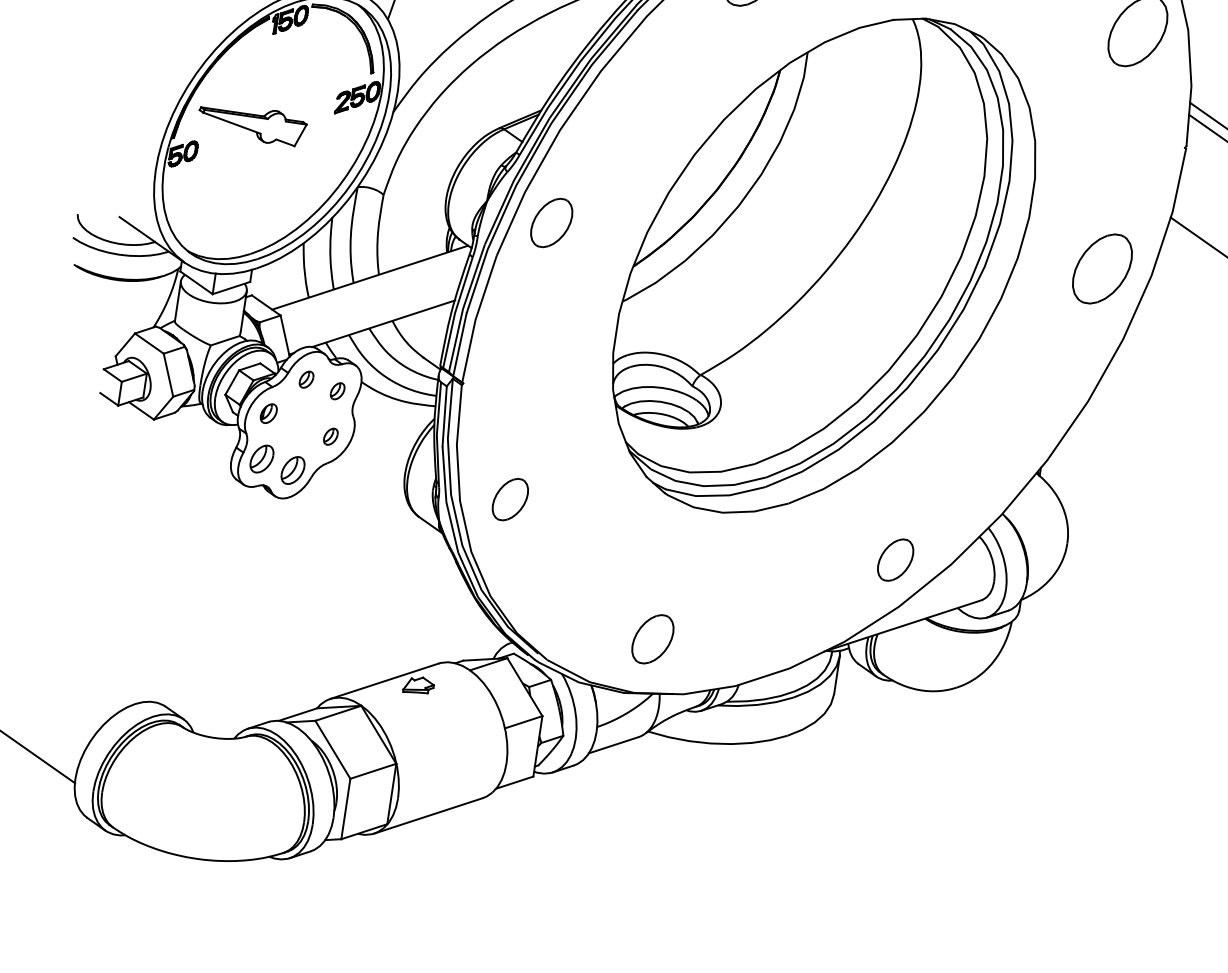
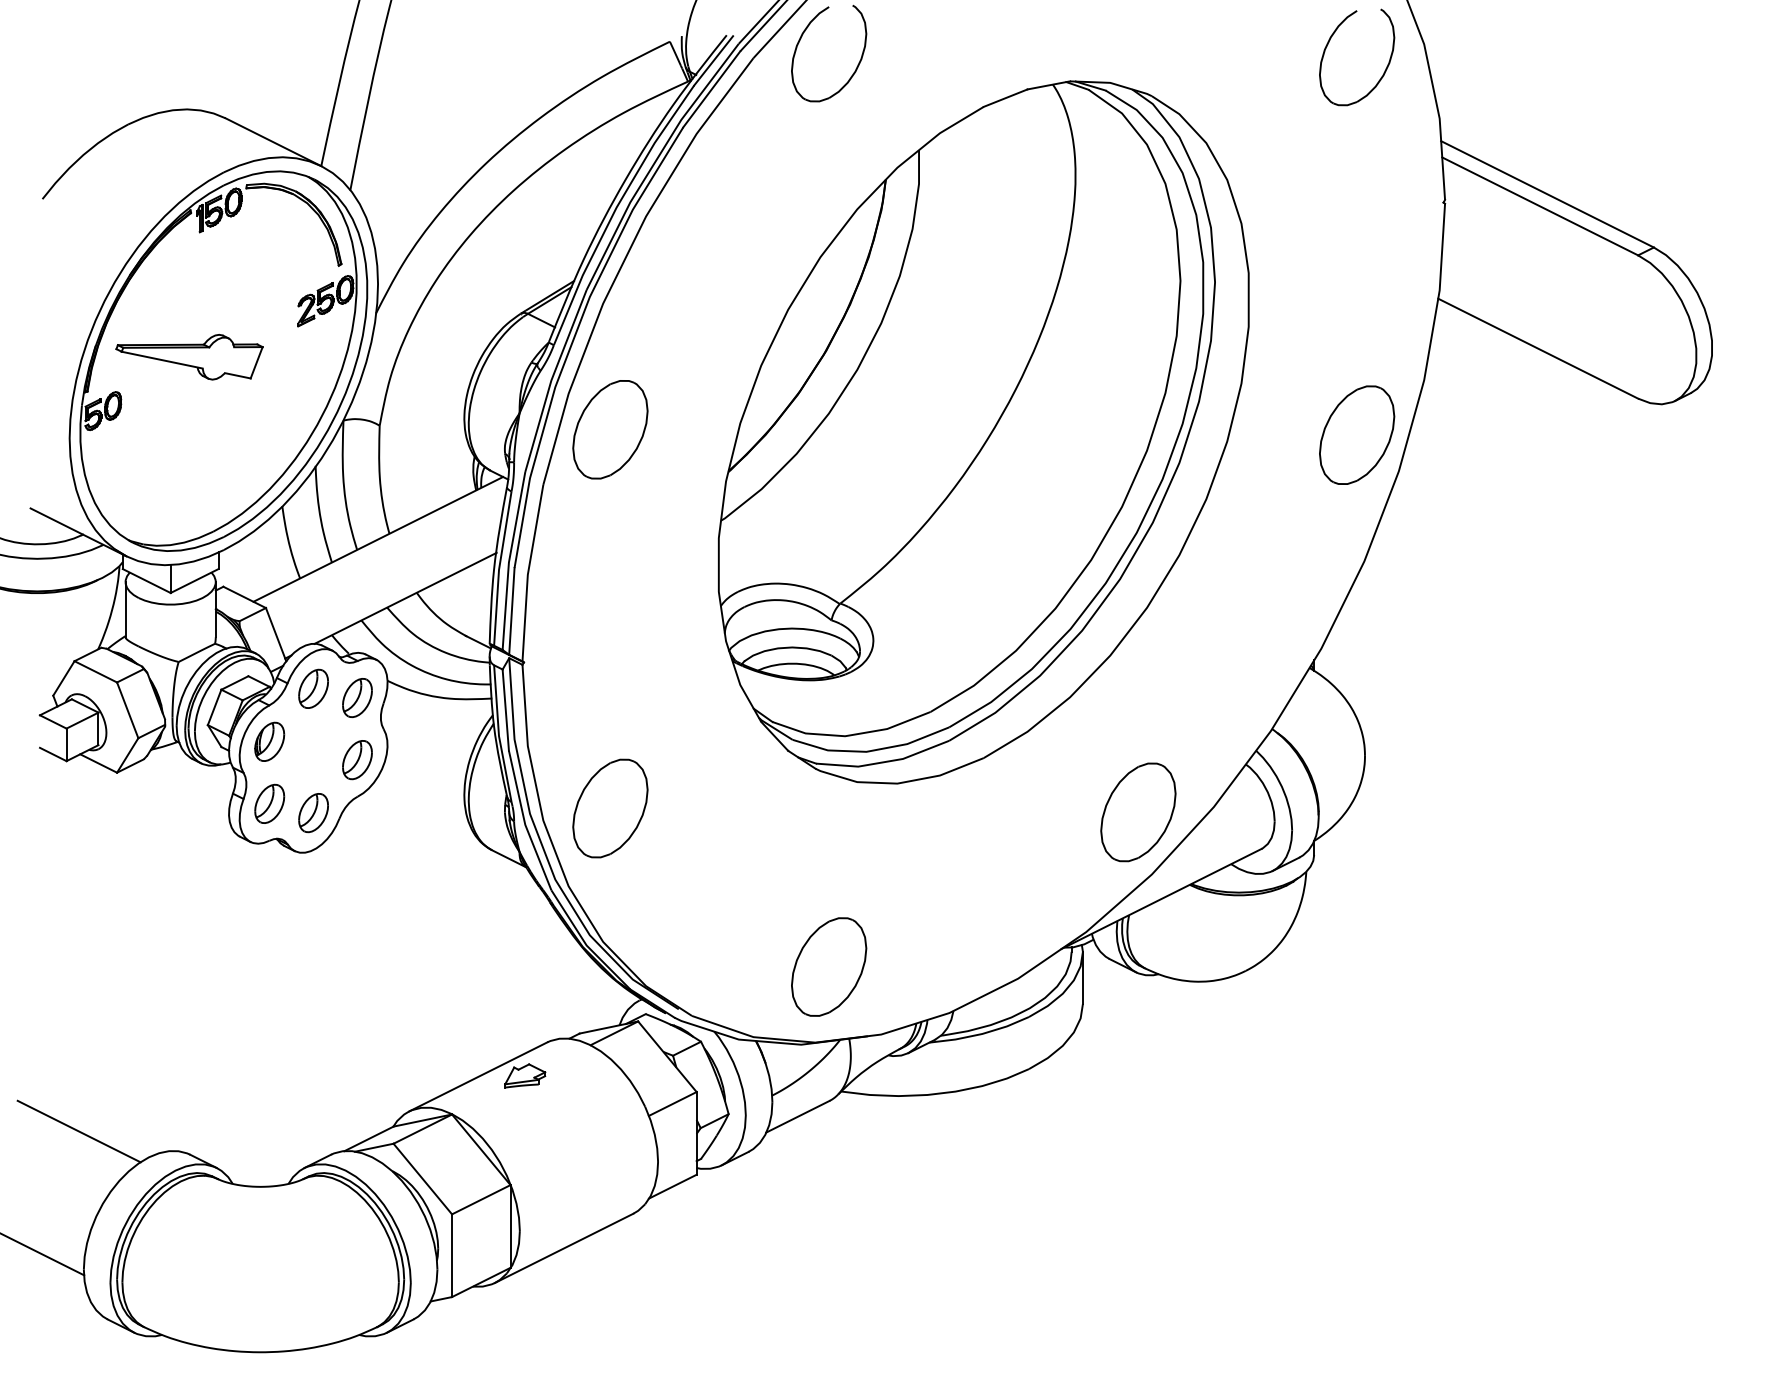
part: (551, 222) -> (610, 429), size x1.43
part: (1102, 268) -> (1357, 434), moved
part: (306, 379) -> (313, 688), size x1.67
part: (337, 390) -> (357, 697), size x1.67
part: (268, 413) -> (269, 741), size x1.43
part: (330, 436) -> (357, 760), size x1.67
part: (510, 499) -> (610, 808), size x1.67
part: (895, 560) -> (1138, 812), size x1.67
part: (653, 638) -> (829, 966), size x1.43
line: (86, 677) -> (78, 1131), added

